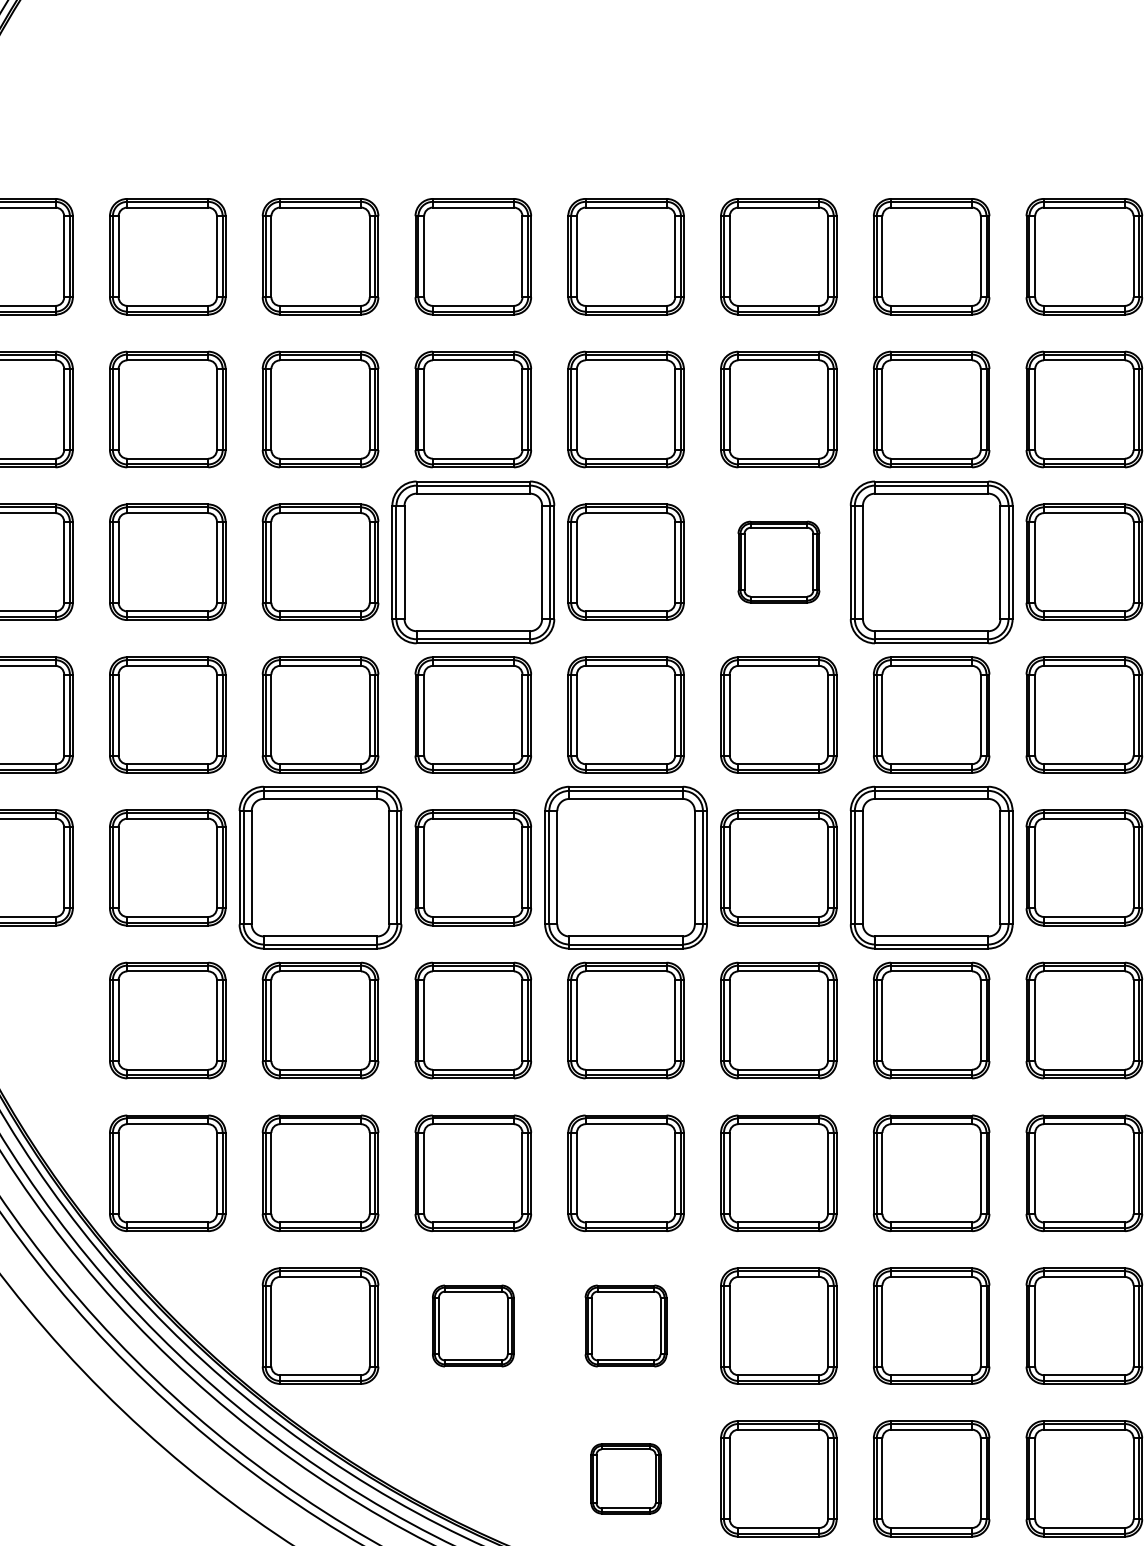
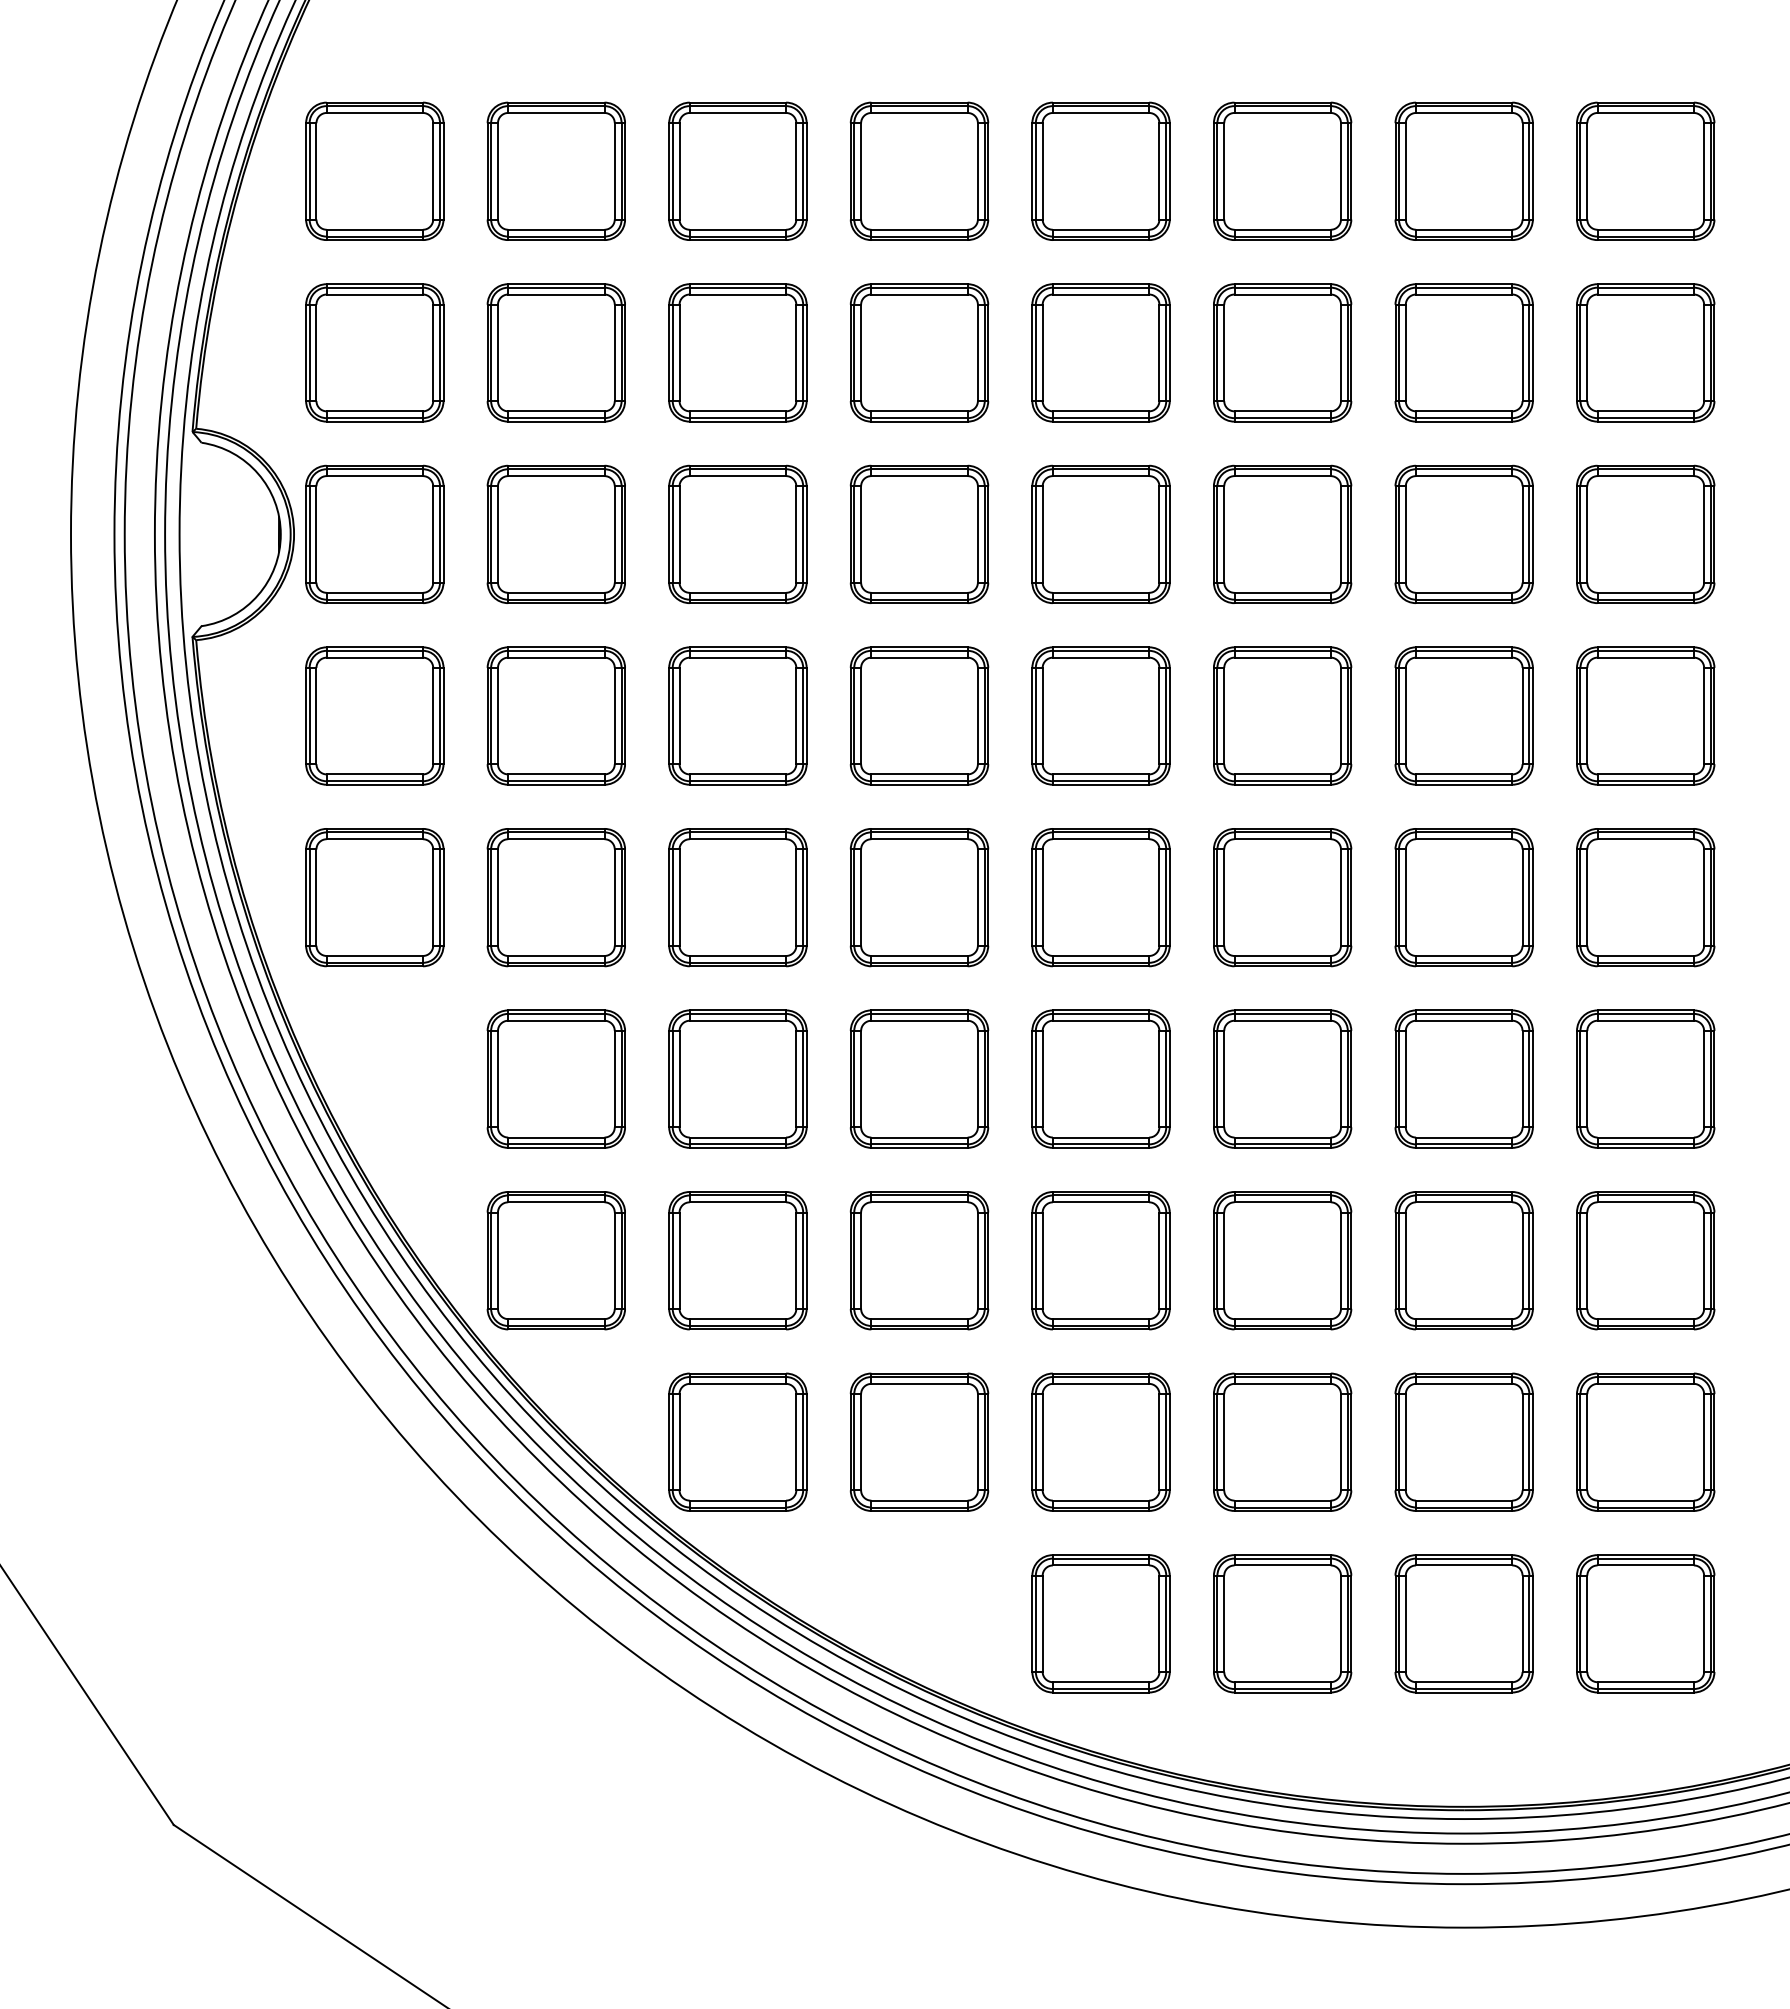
part: (473, 561) -> (919, 533), size x0.71
part: (778, 561) -> (1282, 533), size x1.43
part: (931, 561) -> (1463, 533), size x0.71
part: (320, 867) -> (737, 897), size x0.71
part: (625, 867) -> (1100, 897), size x0.71
part: (931, 867) -> (1463, 897), size x0.71
part: (473, 1325) -> (919, 1441), size x1.43
part: (625, 1325) -> (1100, 1441), size x1.43
part: (625, 1478) -> (1100, 1623), size x1.67

